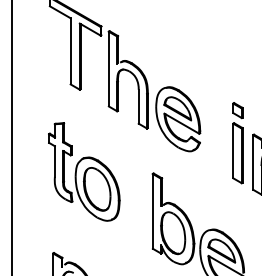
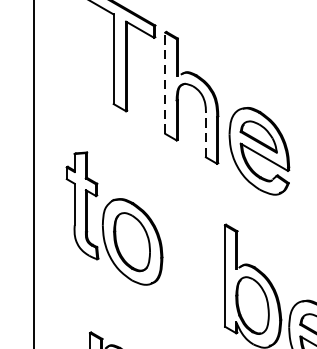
line: (108, 68) -> (164, 82), solid -> dashed
line: (138, 106) -> (205, 133), solid -> dashed
part: (84, 171) -> (114, 217), moved

